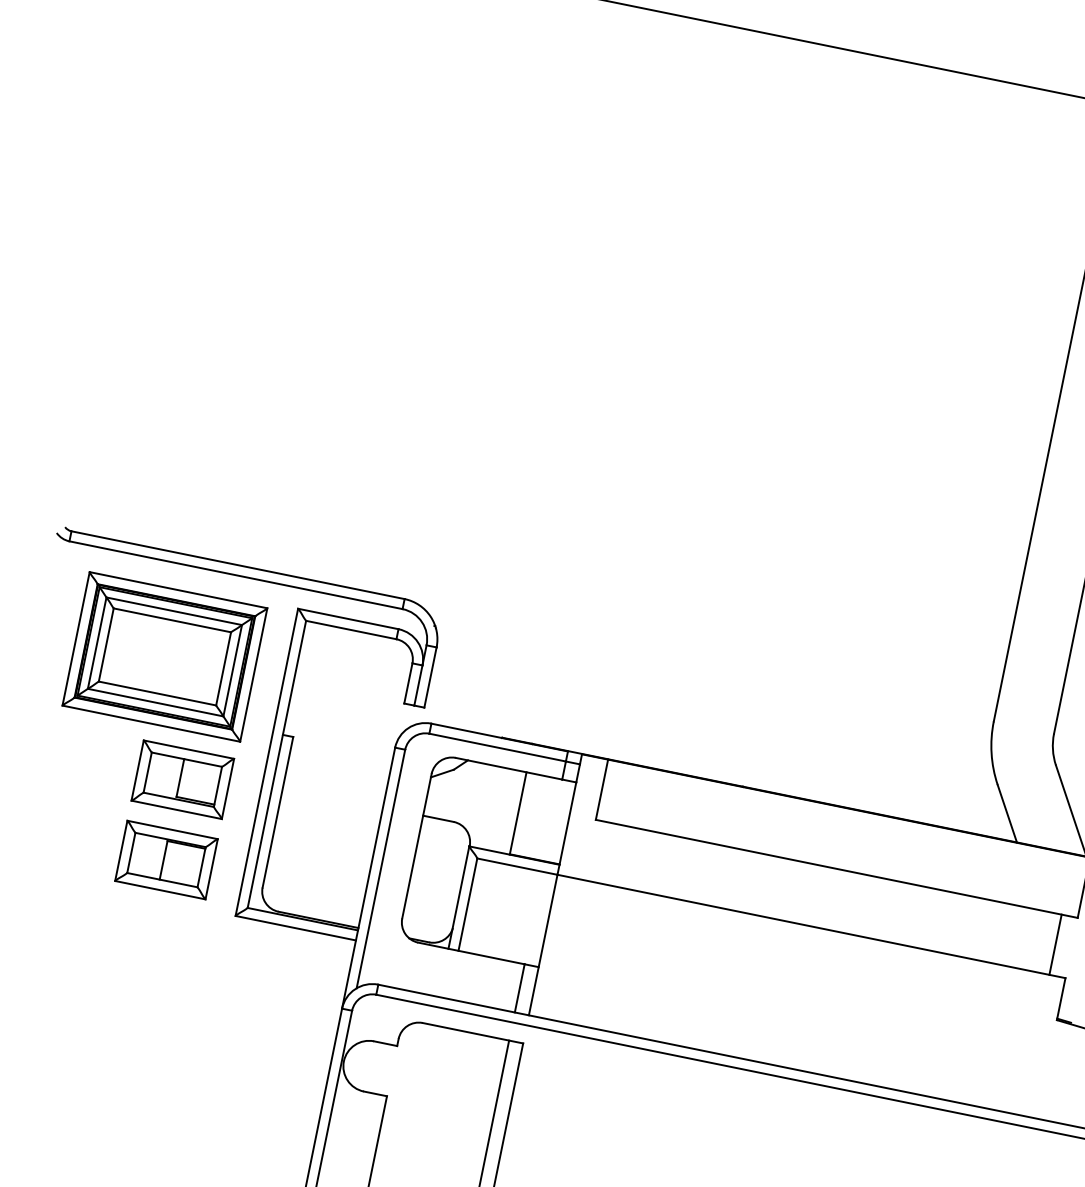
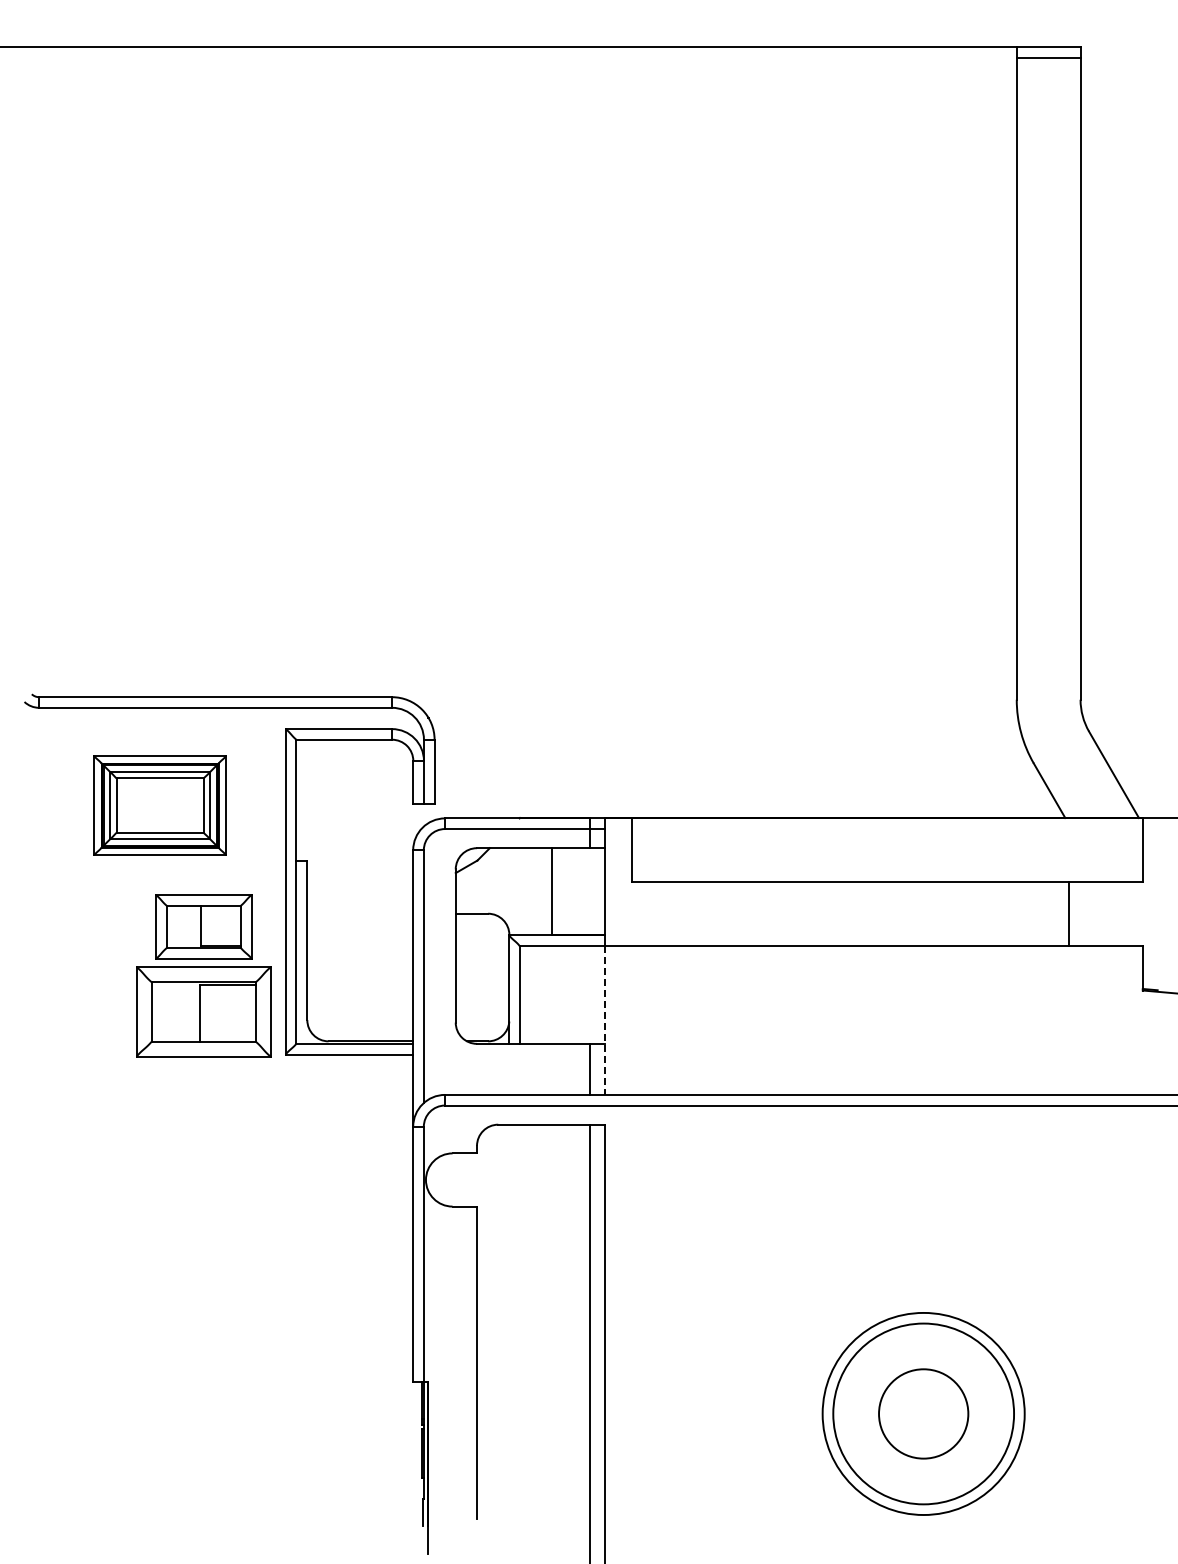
part: (164, 656) -> (159, 805), size x0.7
part: (166, 859) -> (203, 1011), size x1.4
line: (543, 945) -> (604, 1020), solid -> dashed
line: (1055, 945) -> (1068, 914), moved

